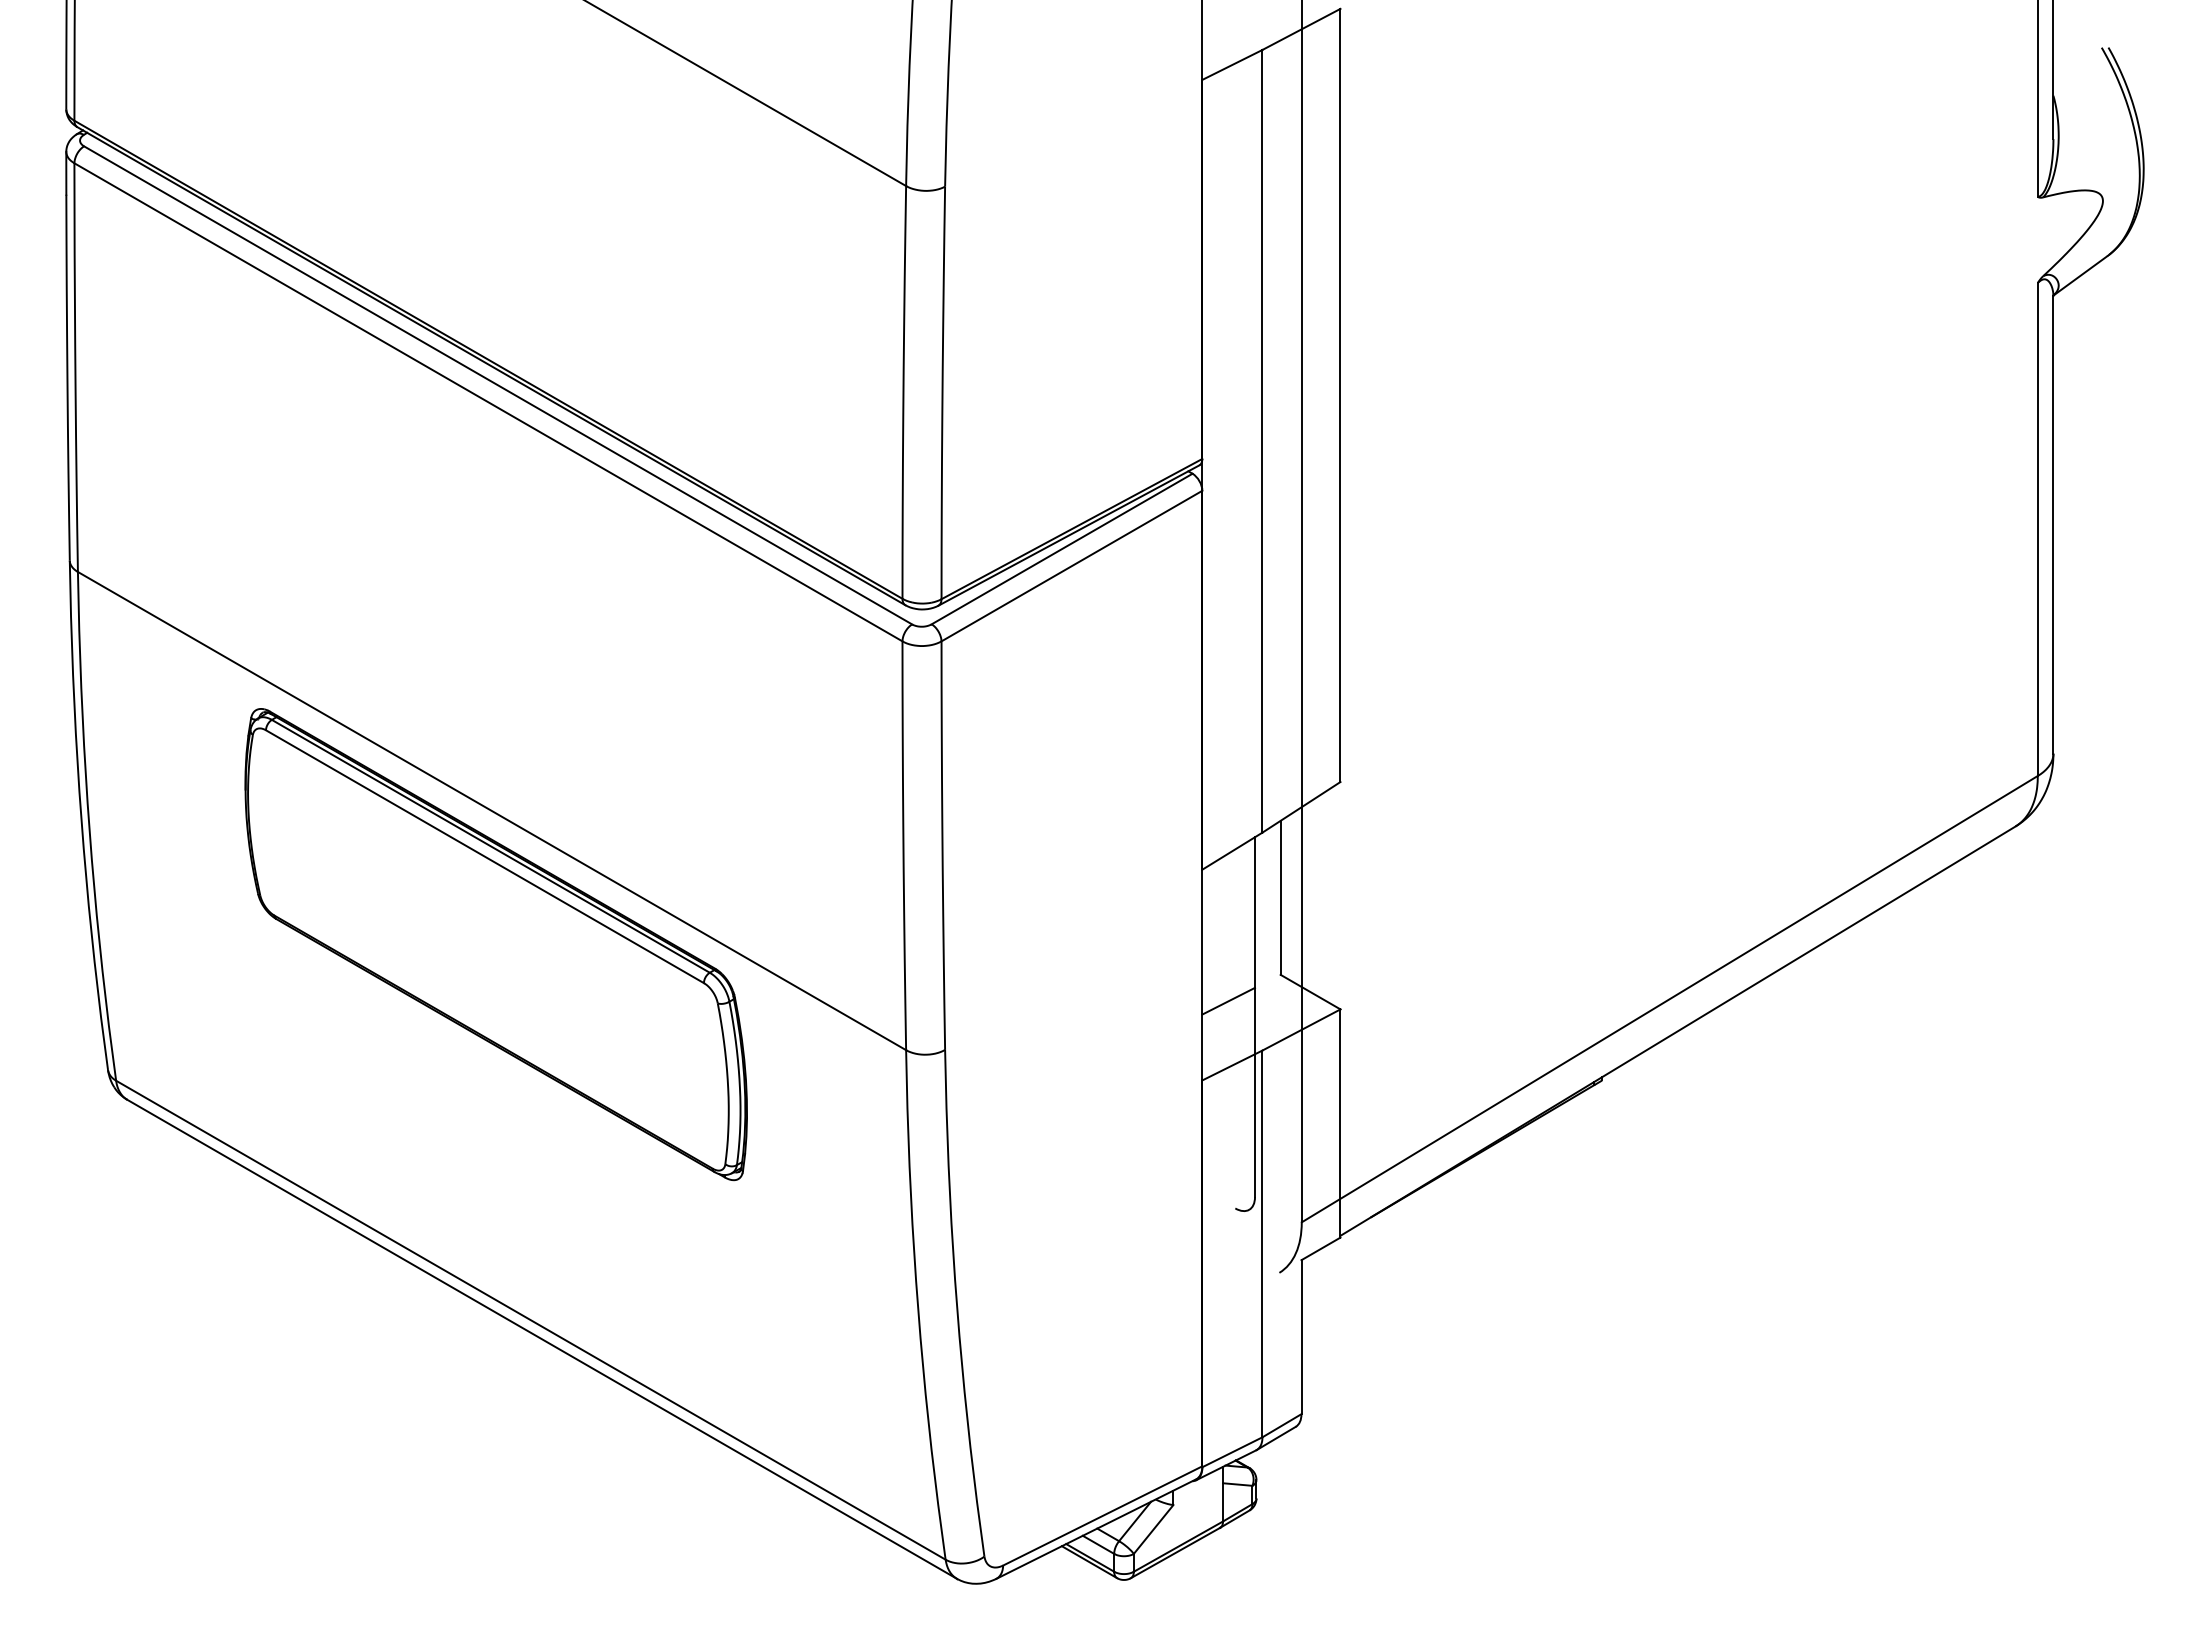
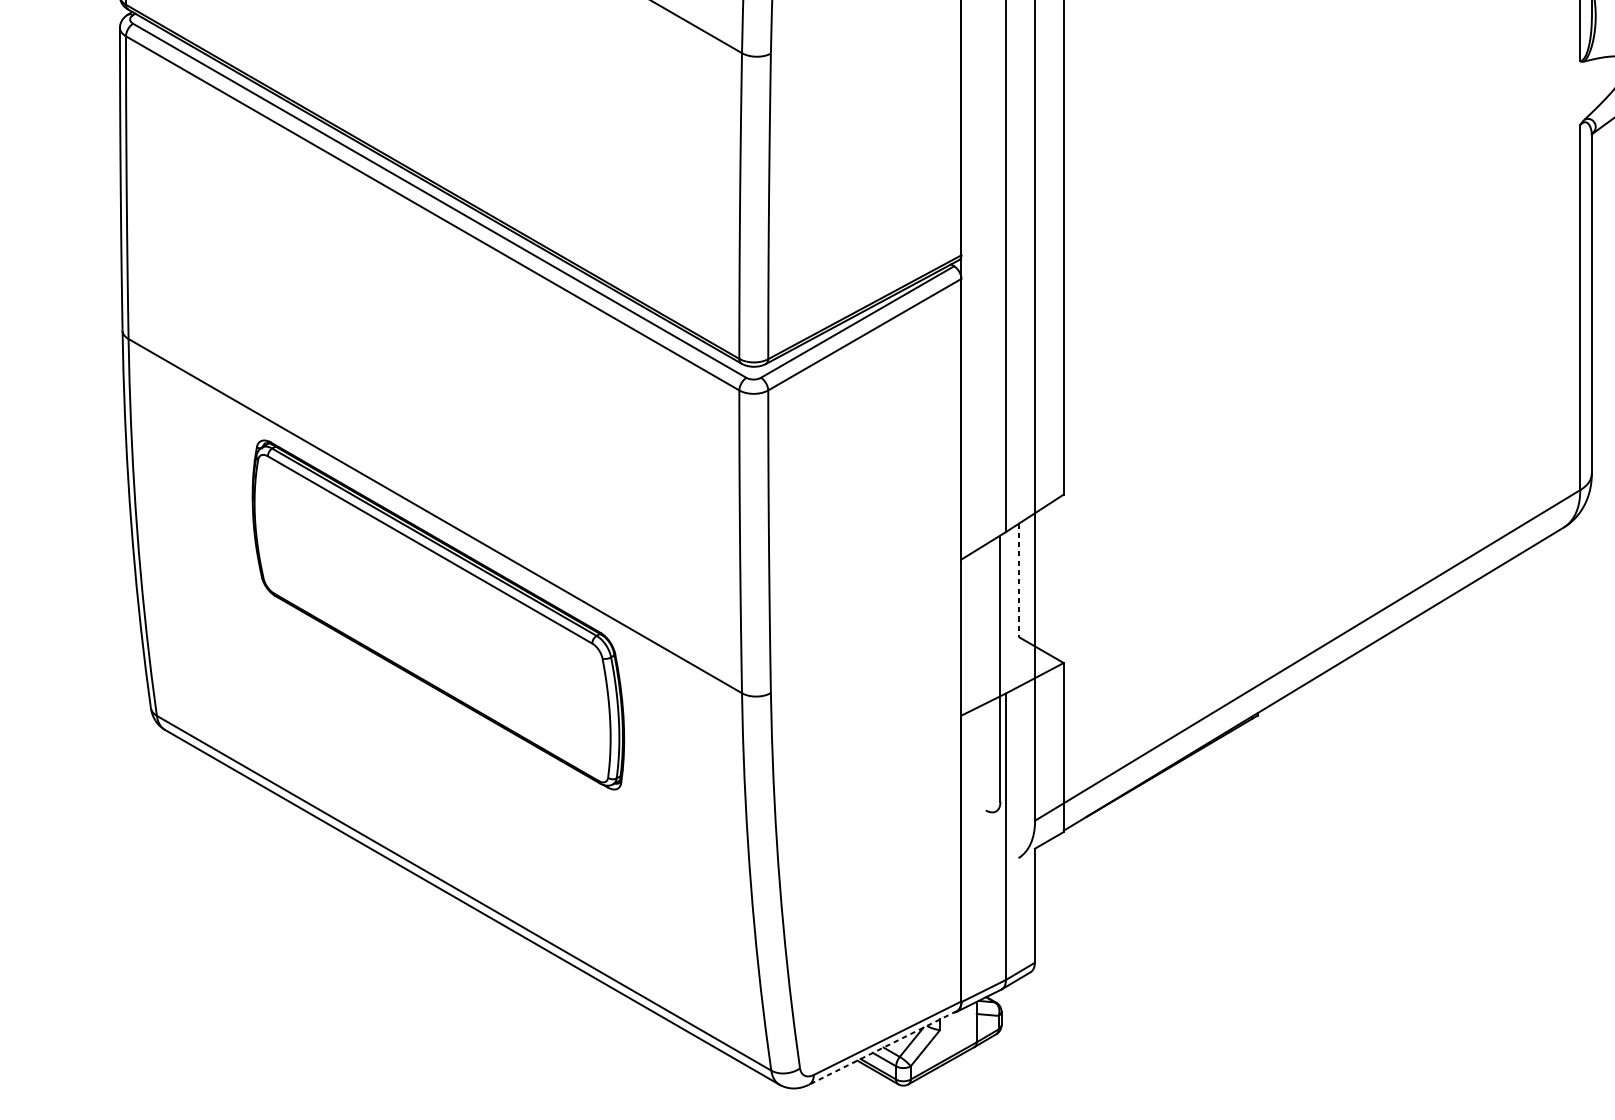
line: (1280, 898) -> (1019, 580), solid -> dashed
line: (1228, 1000) -> (980, 656), removed
line: (1096, 1529) -> (883, 1048), solid -> dashed

